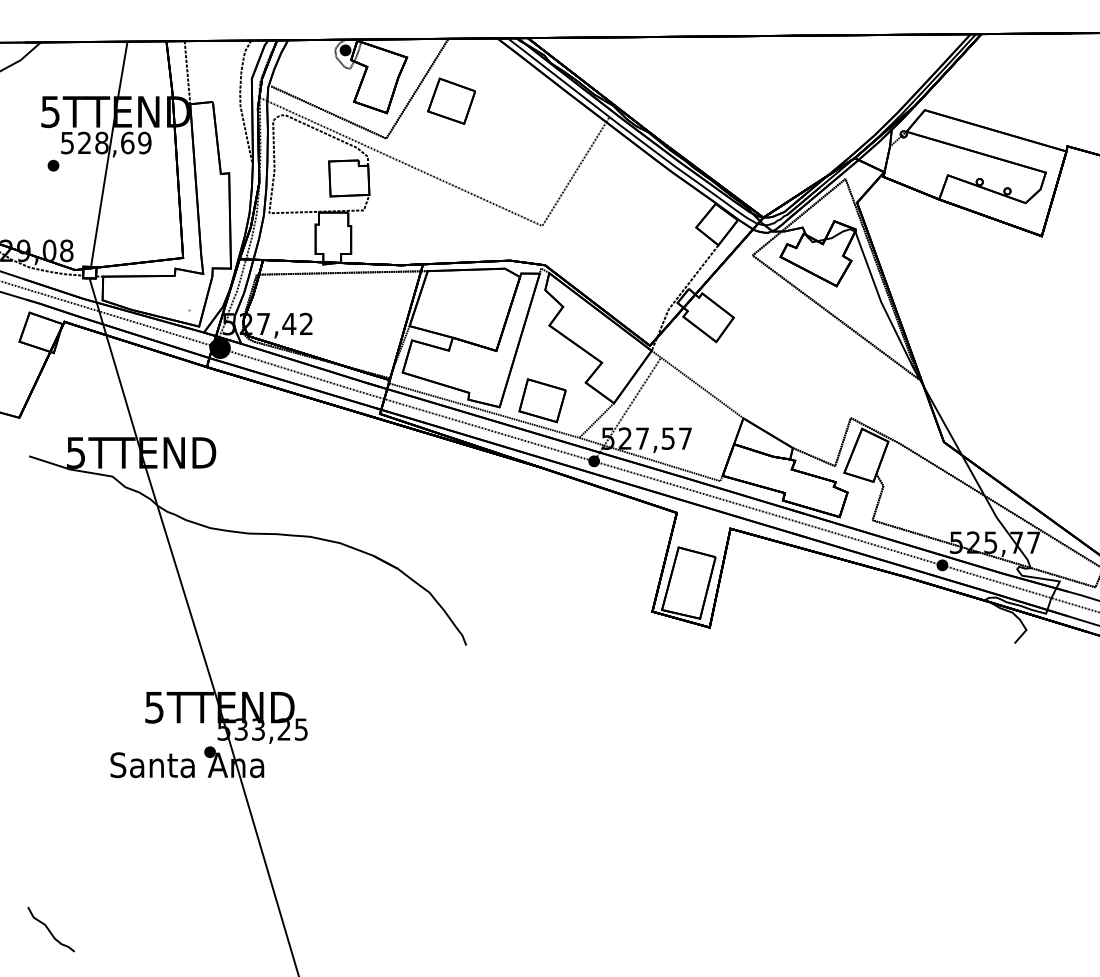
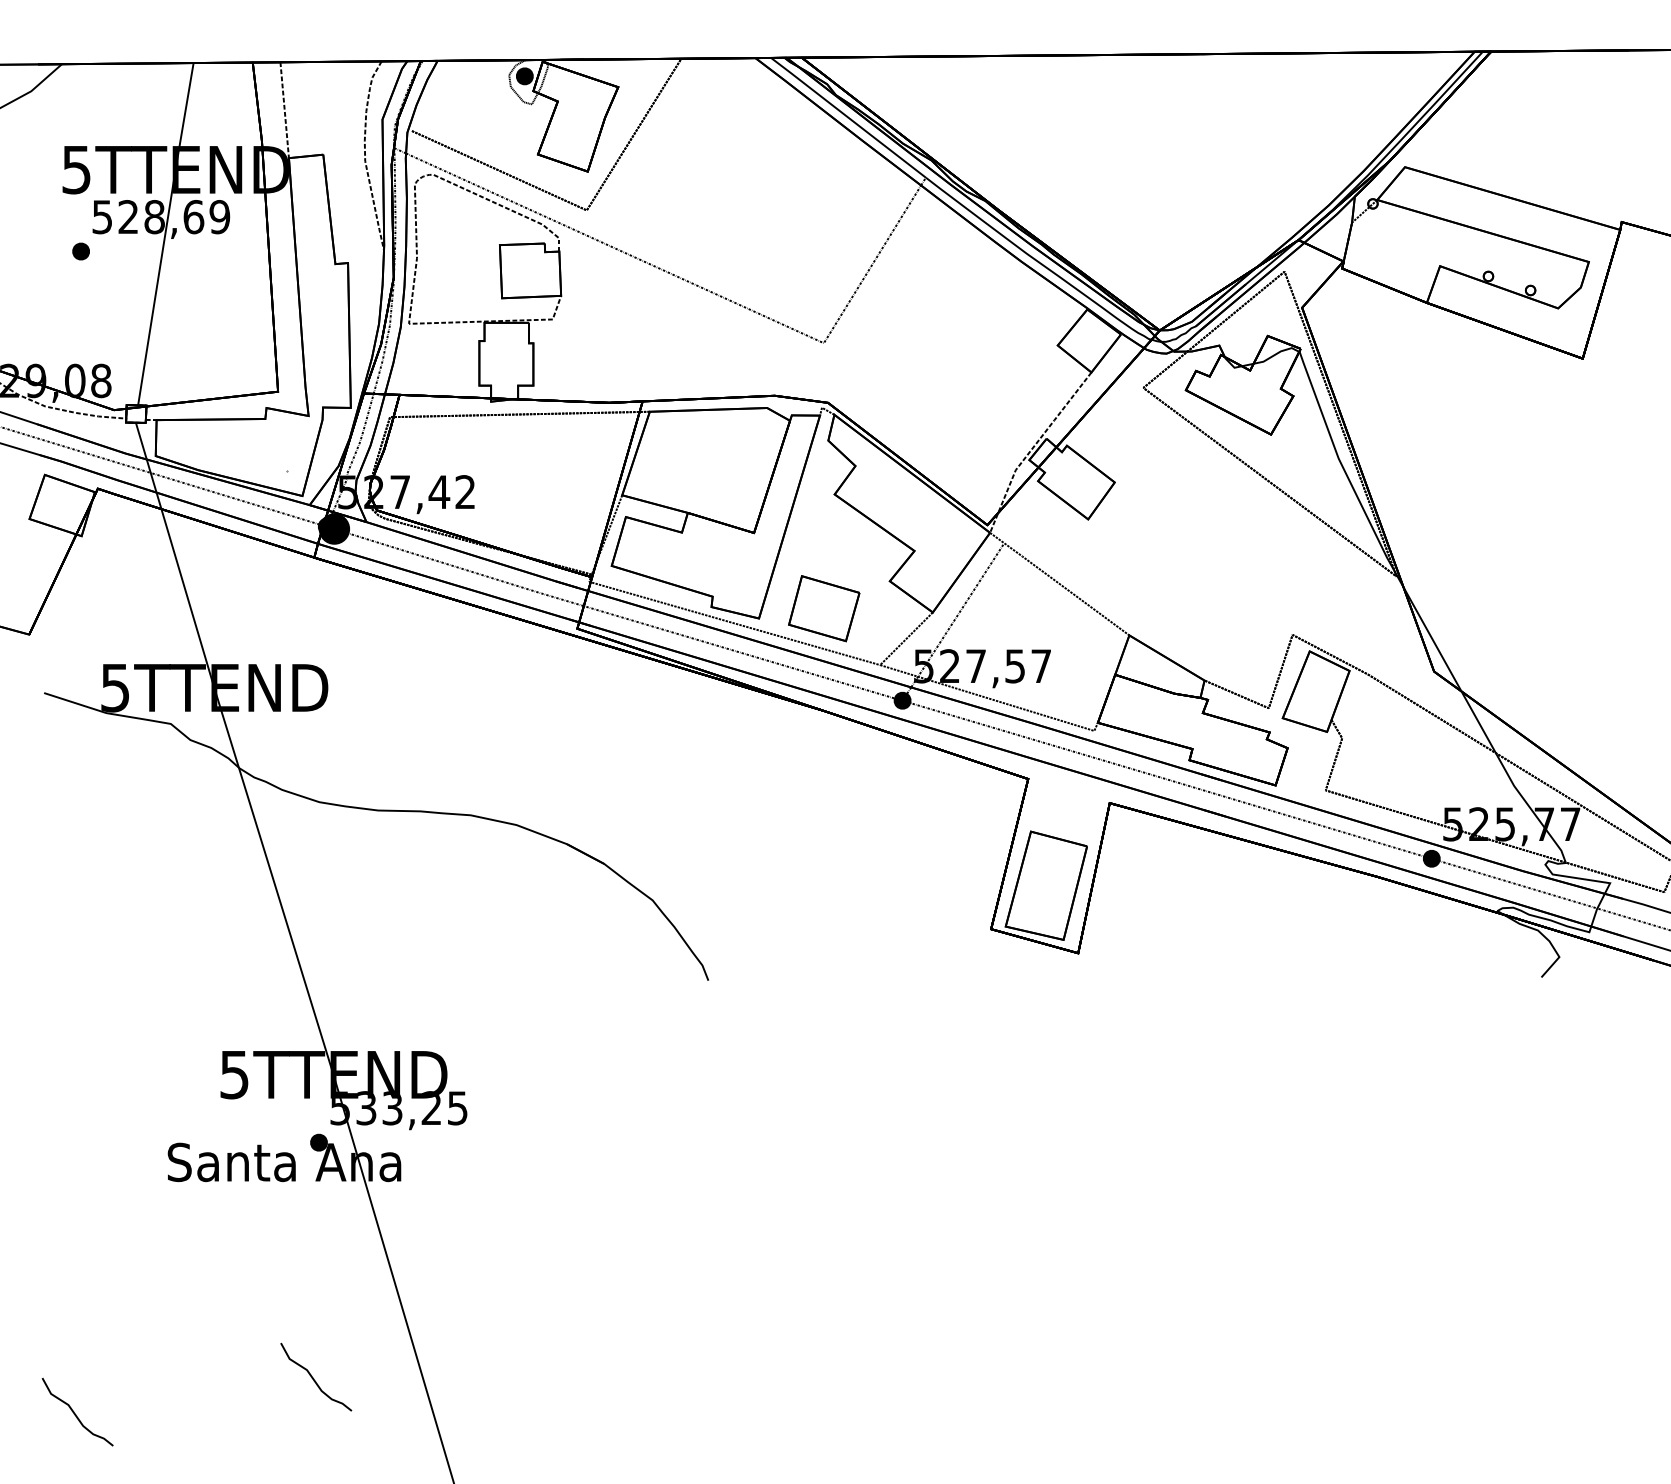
part: (451, 100) -> (685, 152), removed
curve: (206, 906) -> (313, 1377), added

